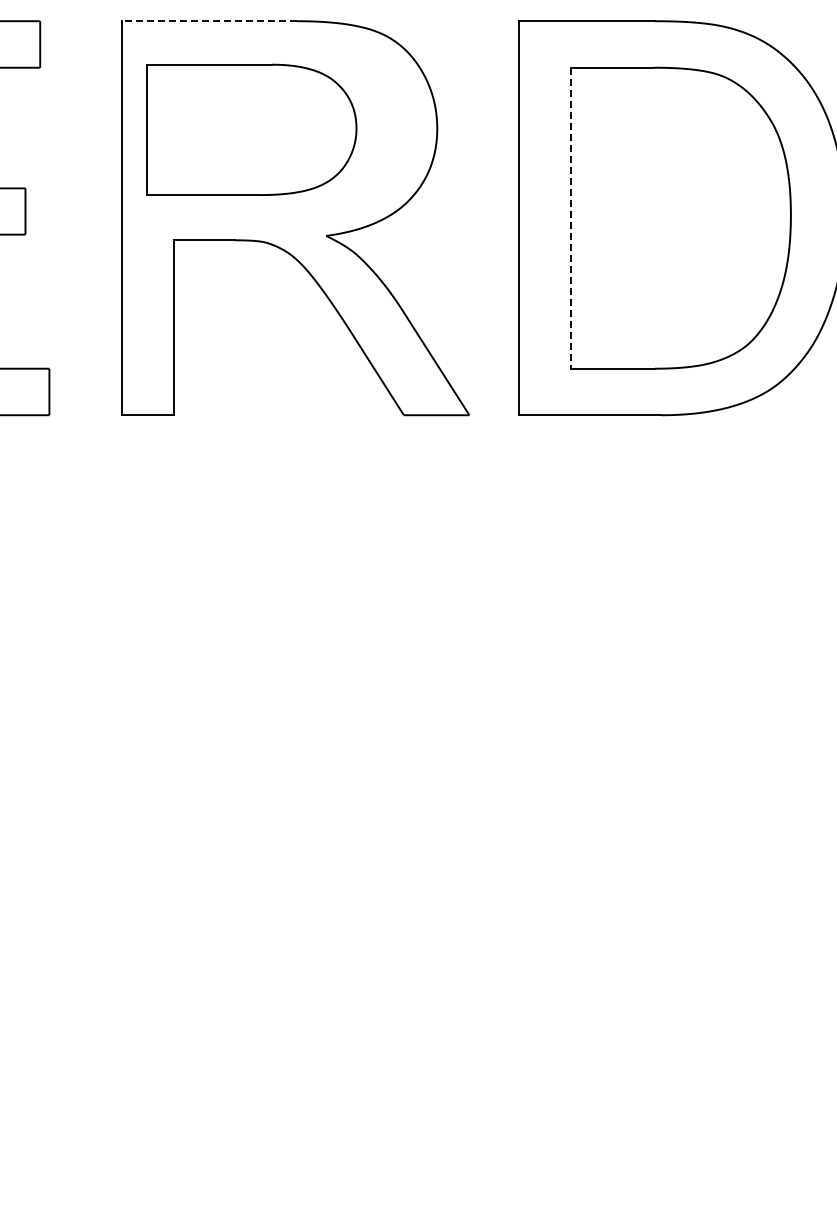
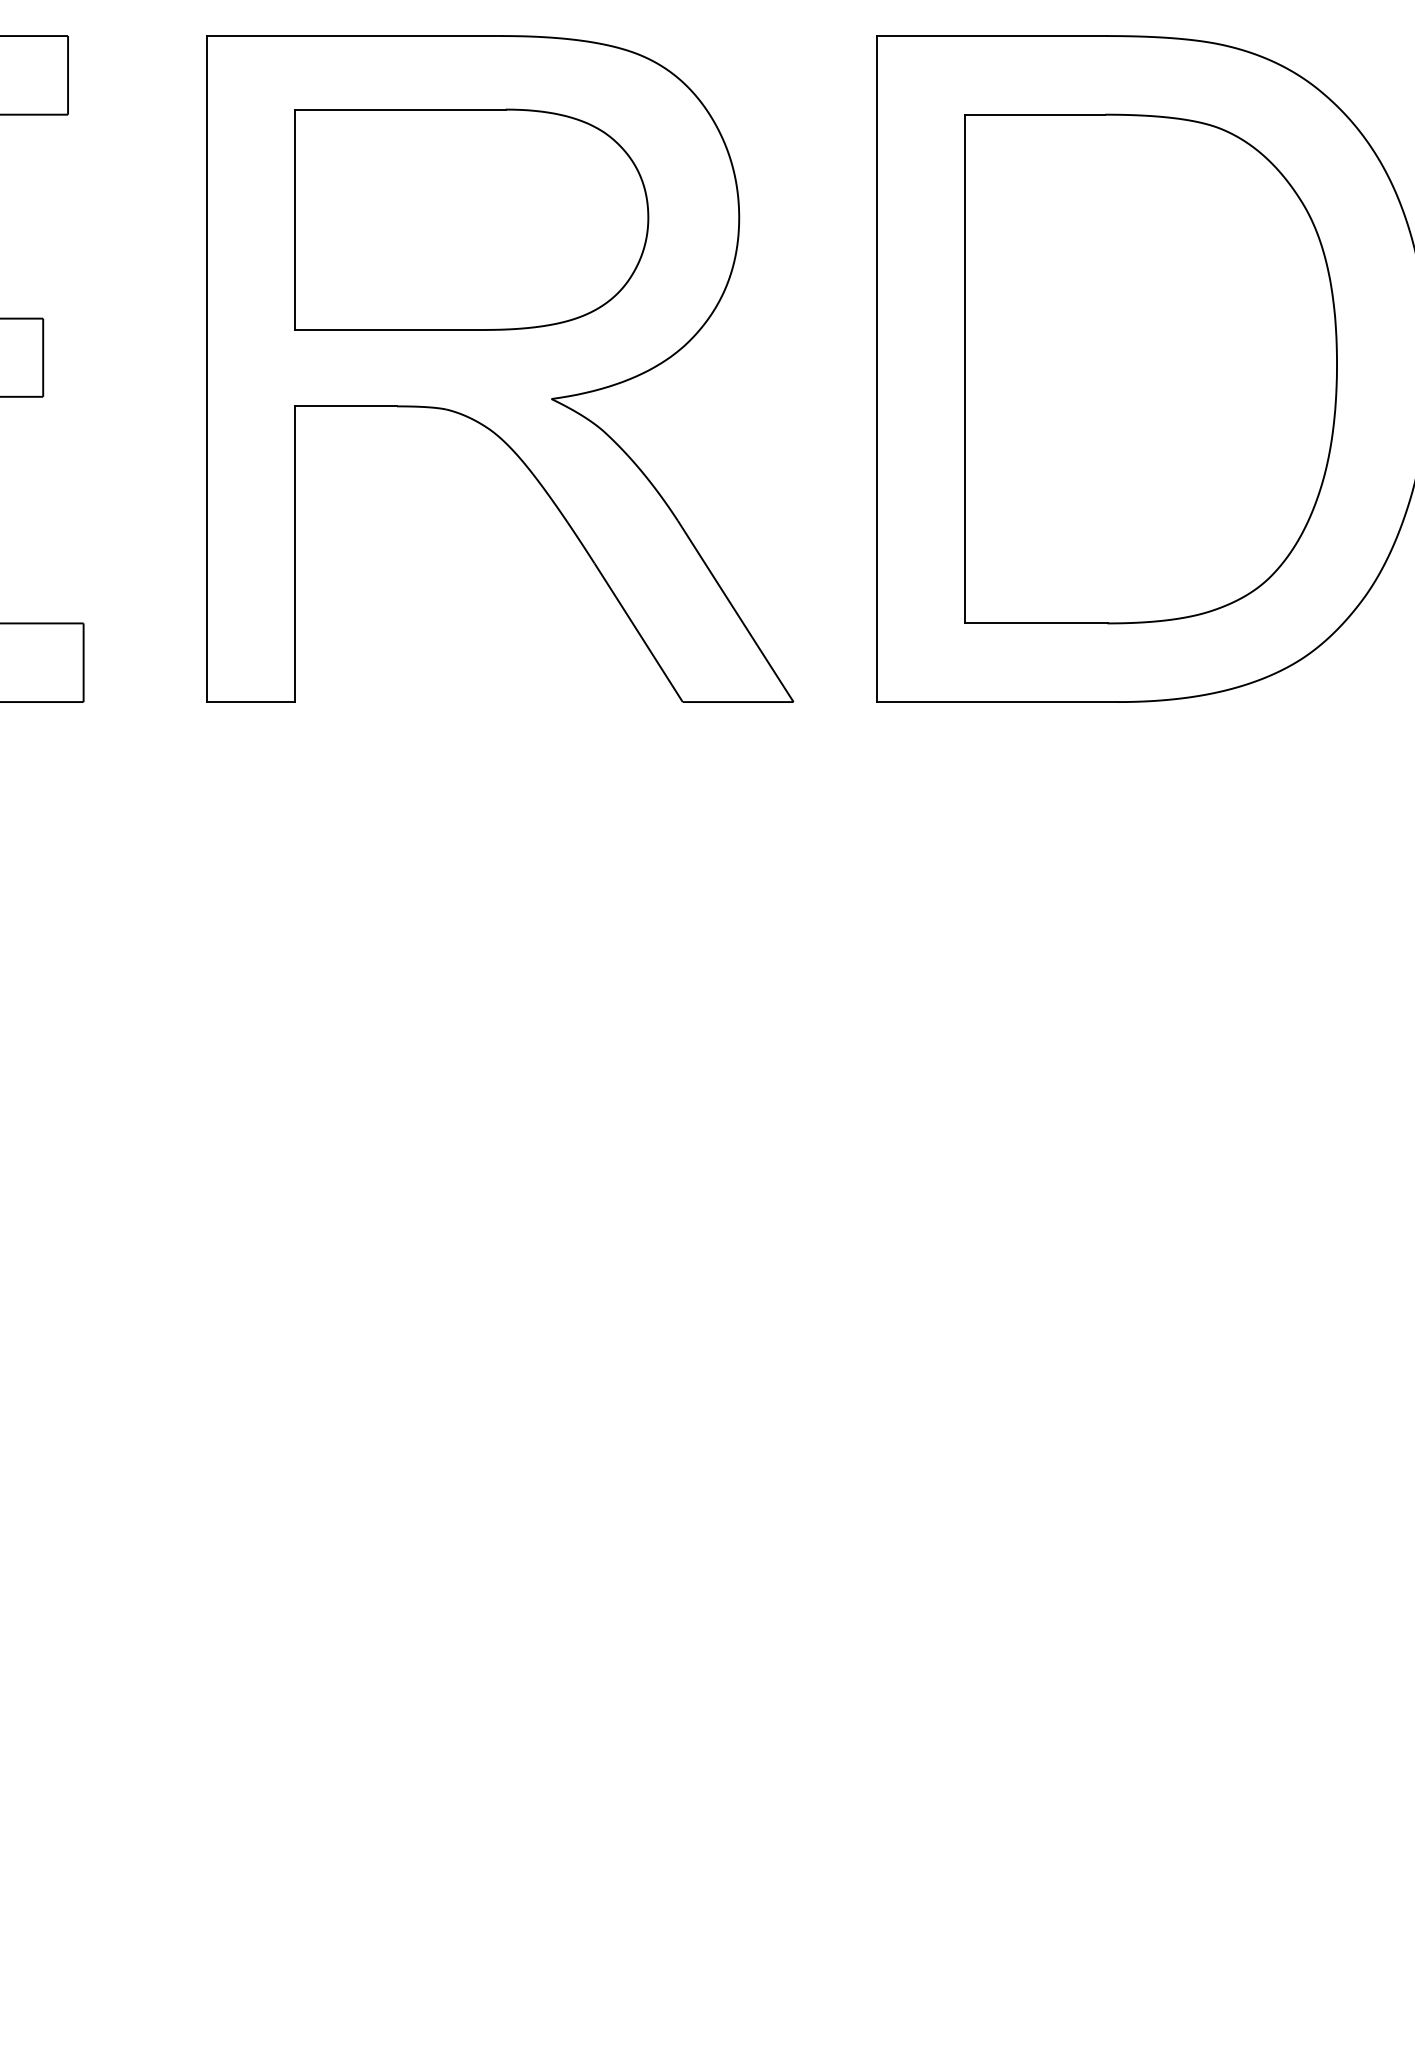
line: (209, 21) -> (354, 36), dashed -> solid
part: (251, 129) -> (470, 219), moved
line: (571, 218) -> (966, 369), dashed -> solid

